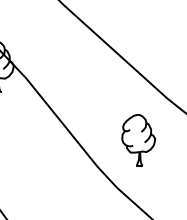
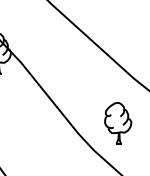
part: (139, 140) -> (118, 123), moved

